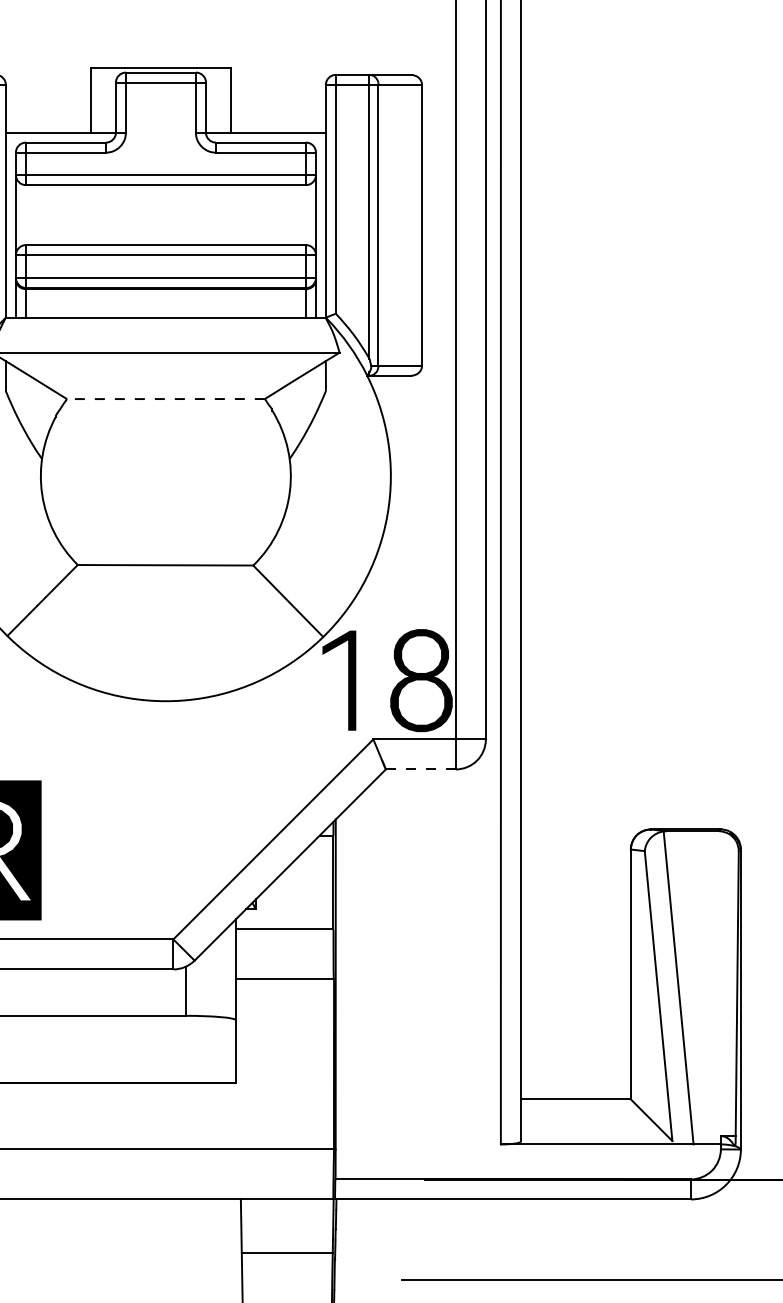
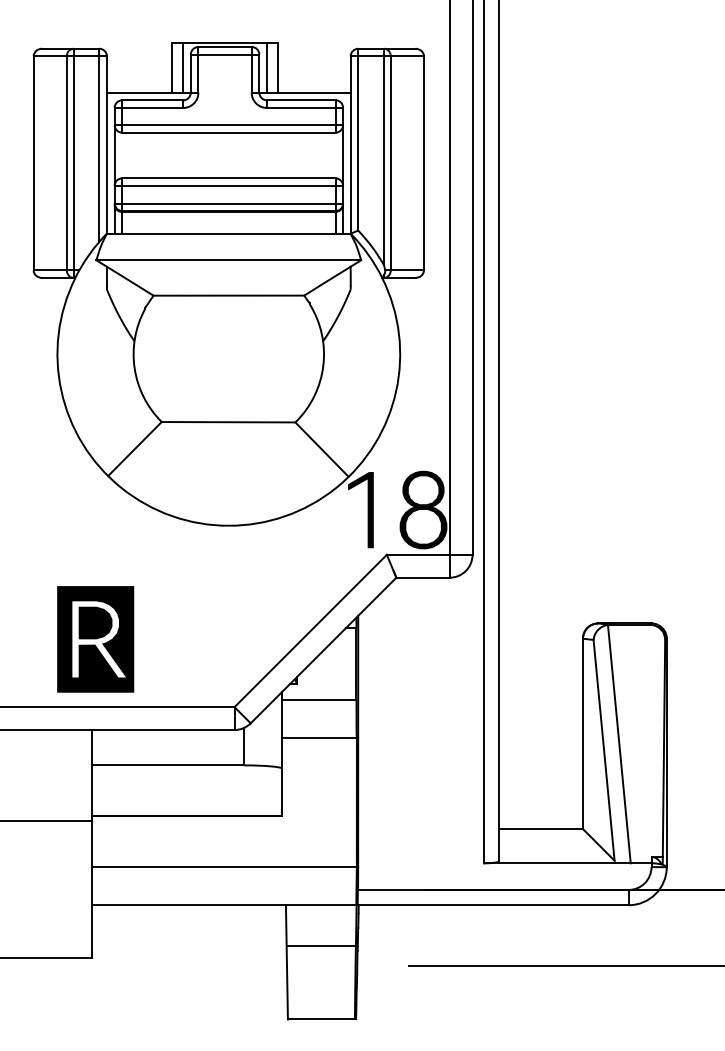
line: (106, 99) -> (183, 67), added
line: (215, 99) -> (266, 67), added
line: (165, 398) -> (228, 295), dashed -> solid
line: (421, 769) -> (423, 577), dashed -> solid

